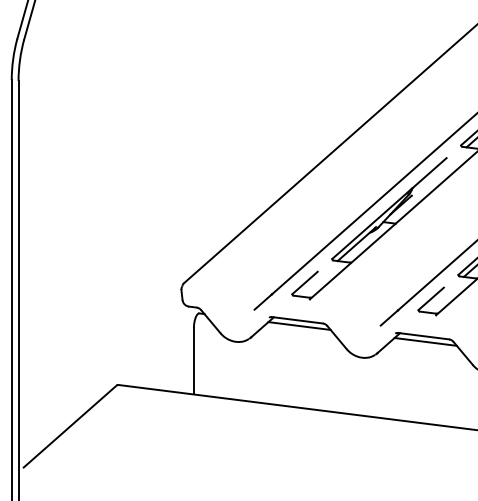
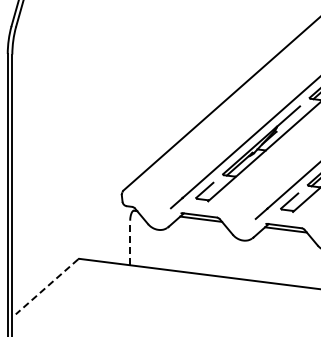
line: (194, 360) -> (130, 242), solid -> dashed
line: (70, 426) -> (47, 286), solid -> dashed

